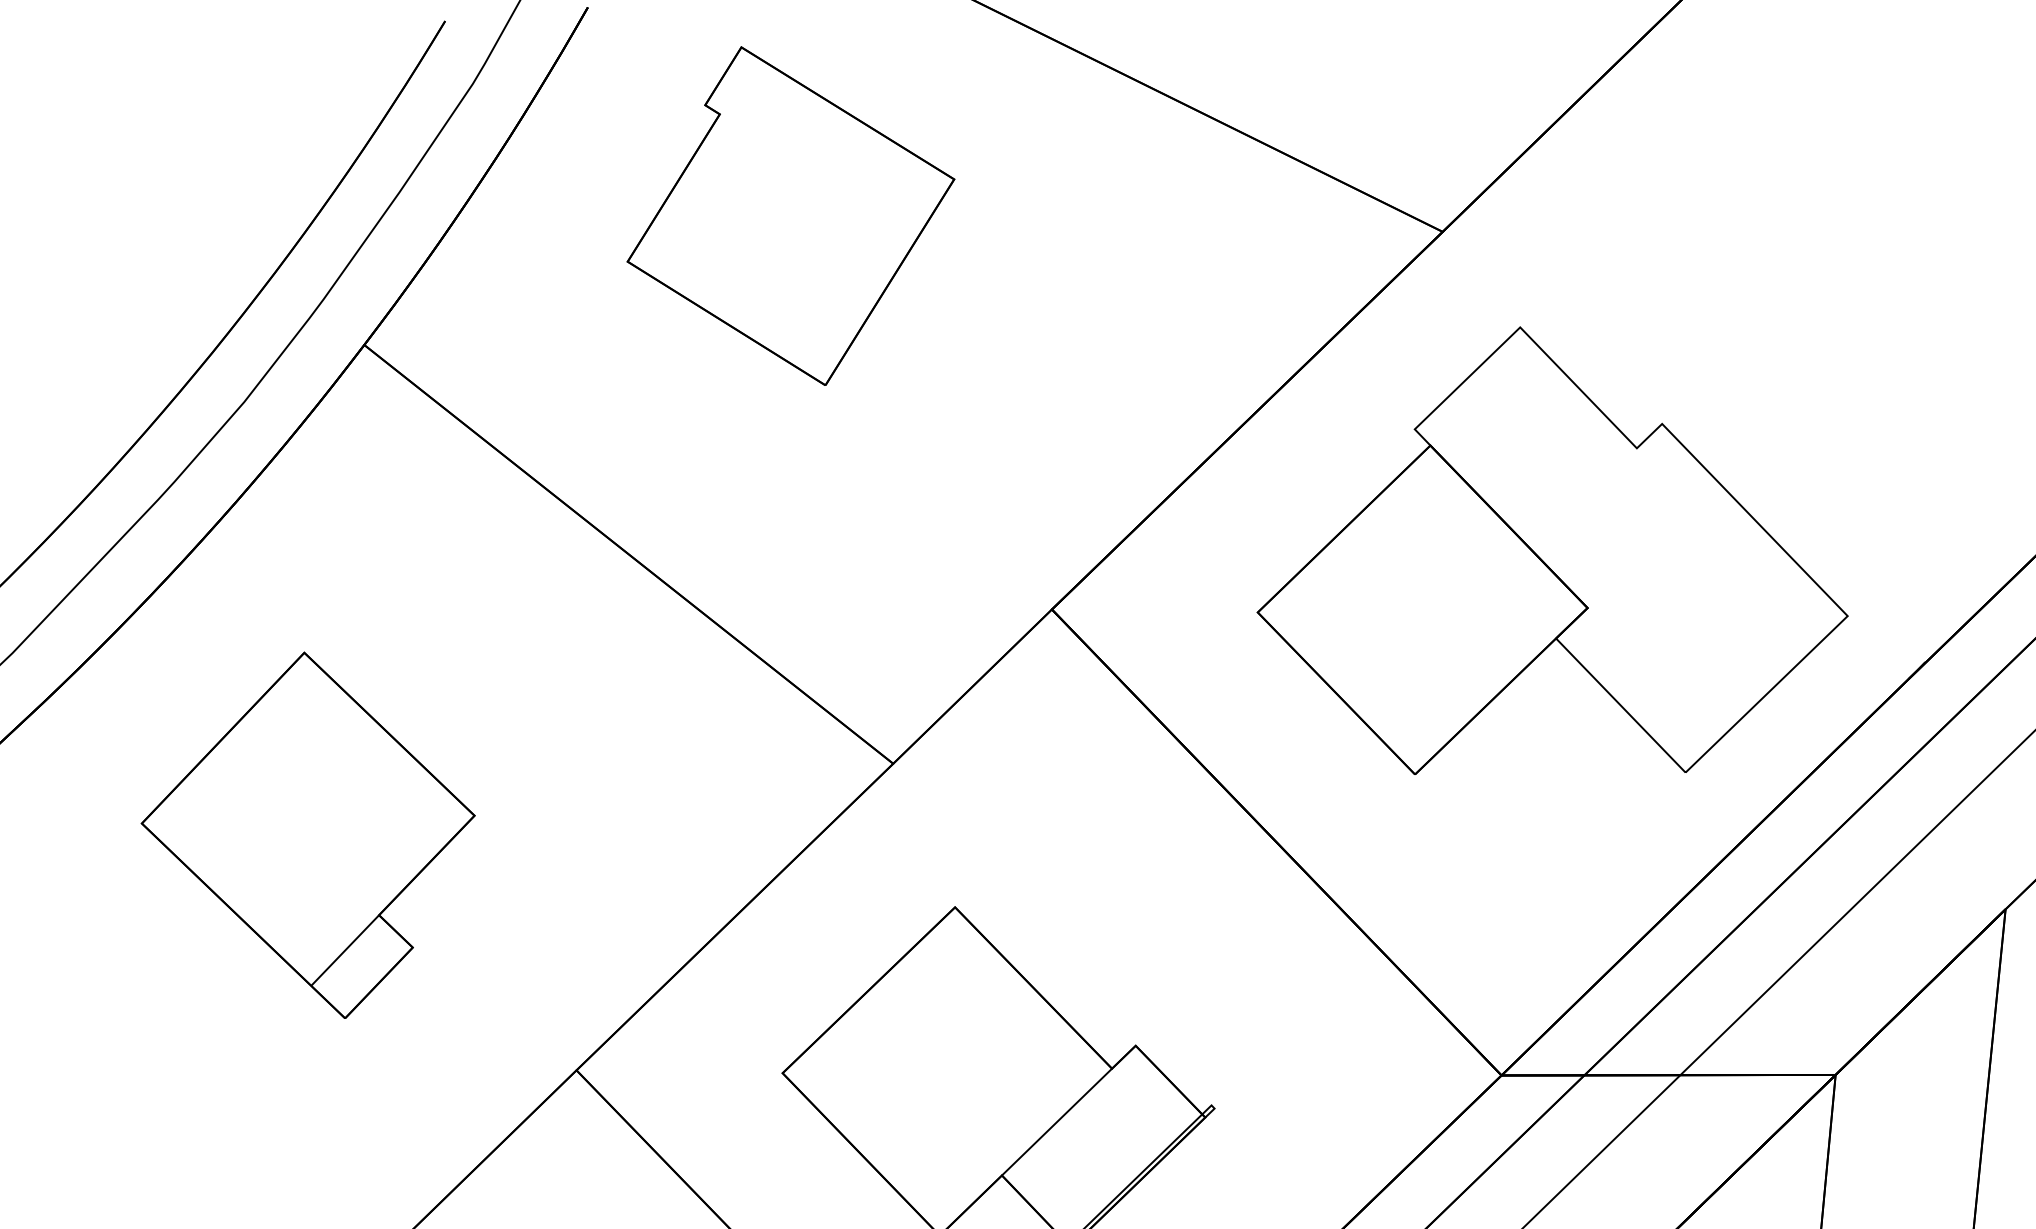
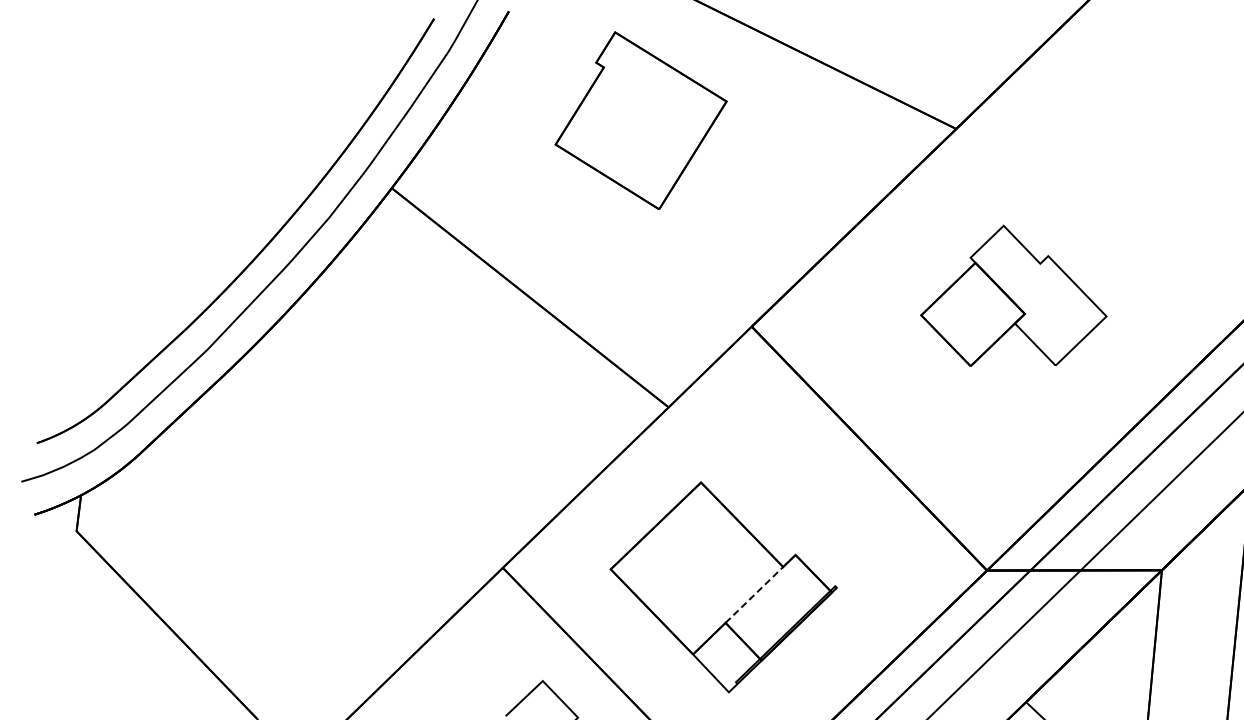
part: (789, 215) -> (640, 120), moved
part: (1552, 549) -> (1013, 295), size x0.6
part: (308, 834) -> (362, 444), removed
line: (1057, 1121) -> (754, 594), solid -> dashed

